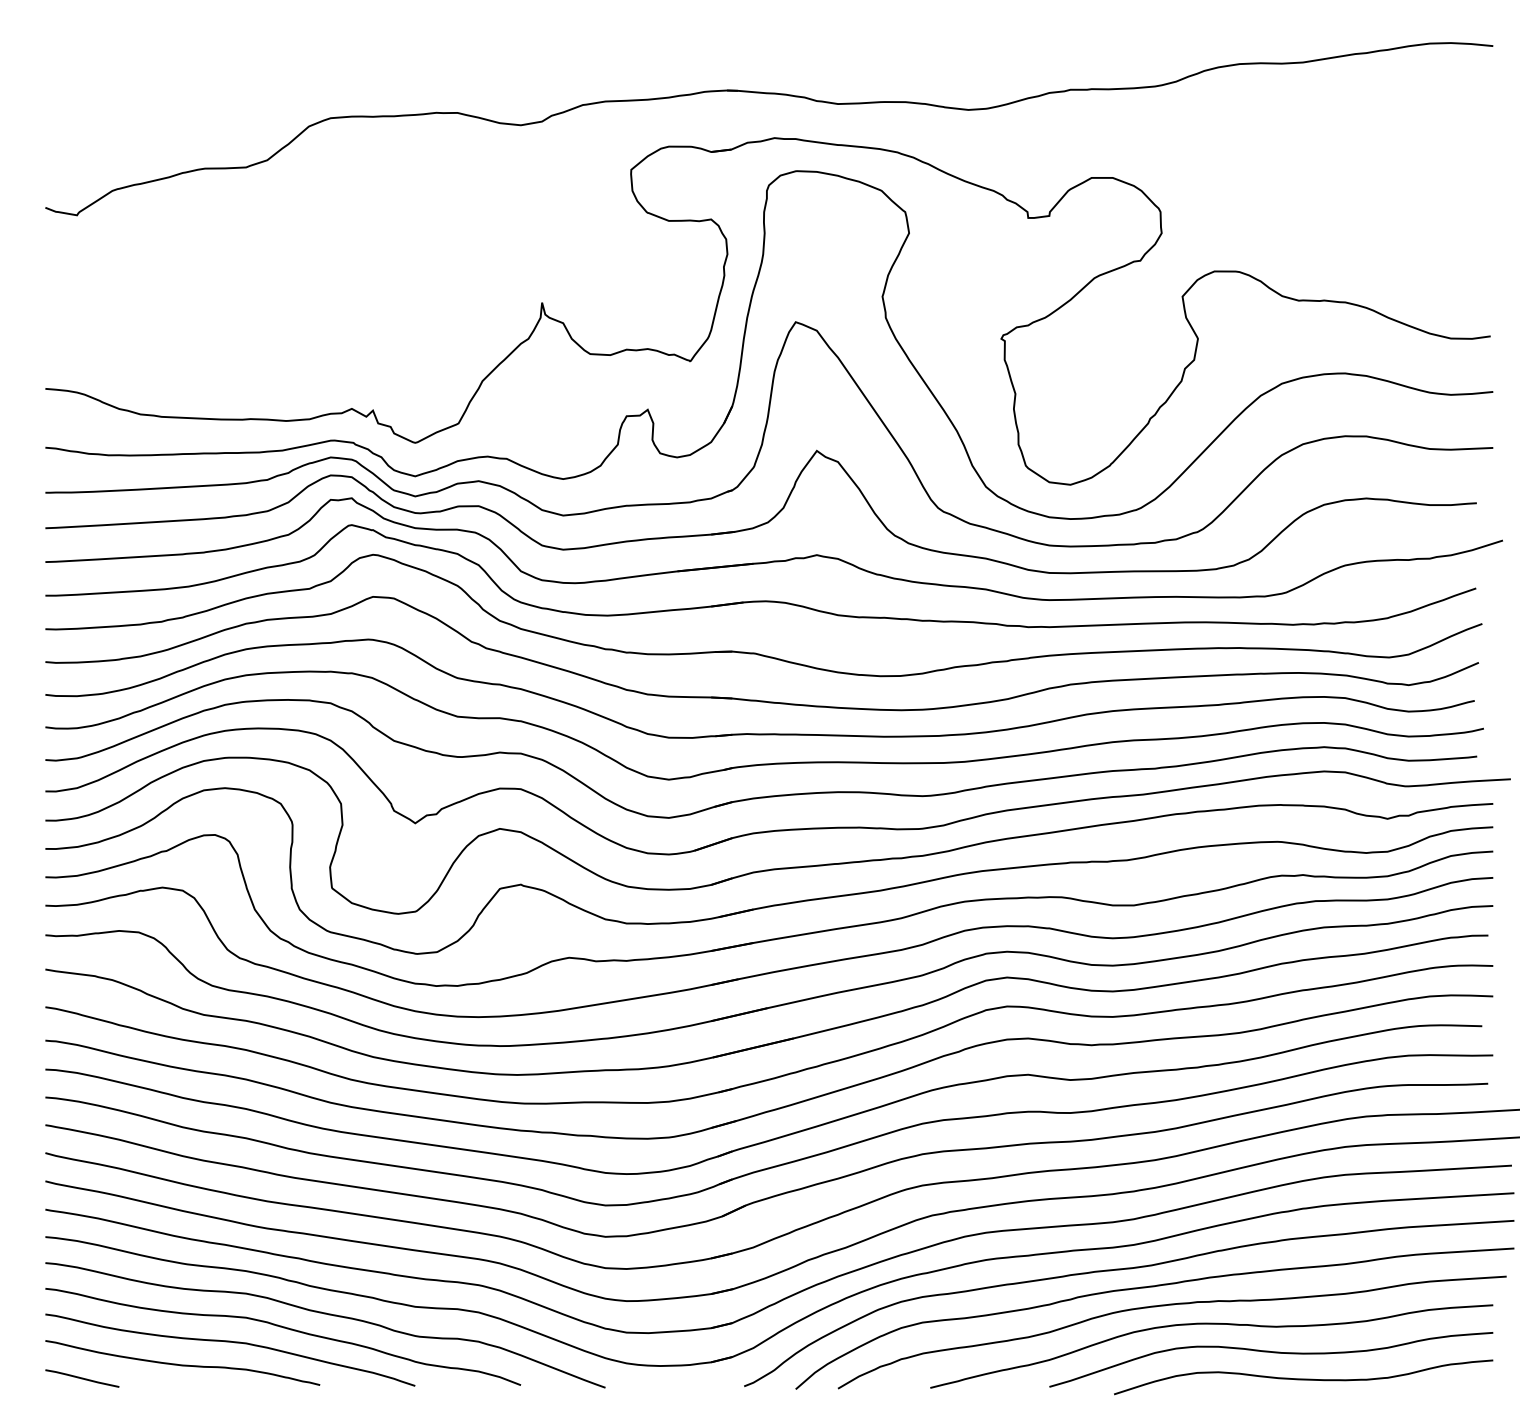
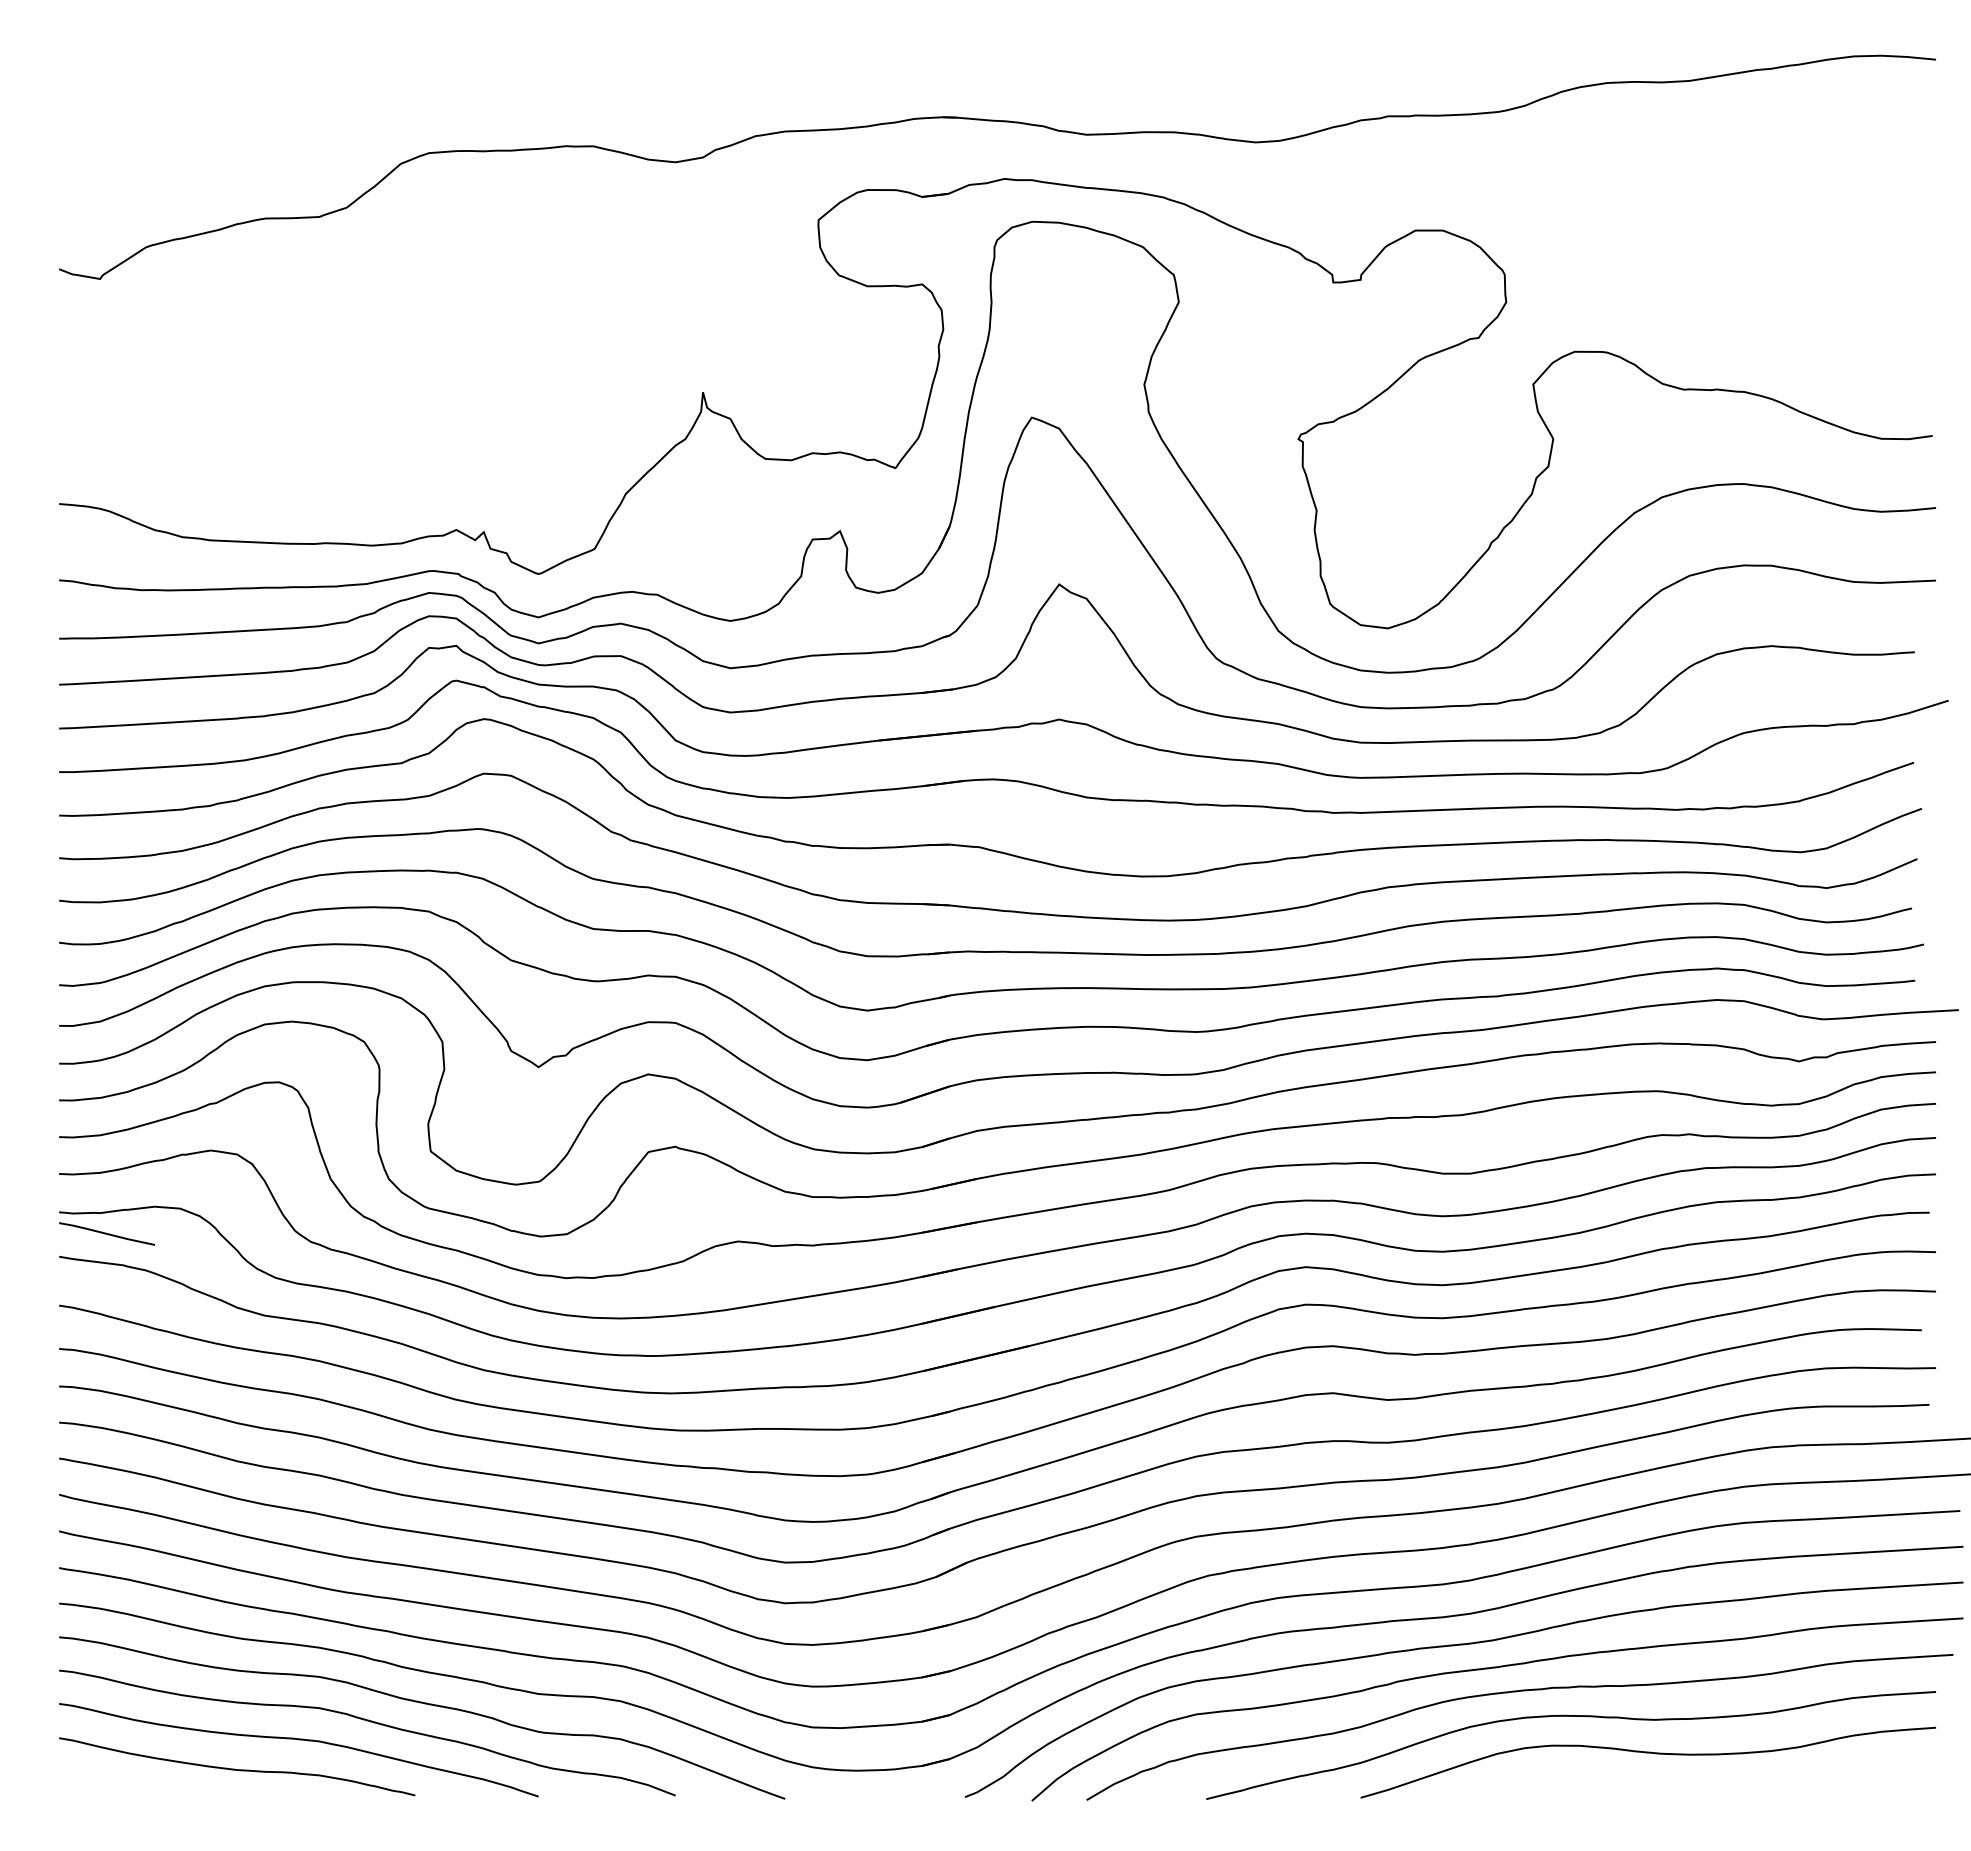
line: (82, 1378) -> (107, 1233), moved
curve: (1303, 1378) -> (1689, 1787), removed

